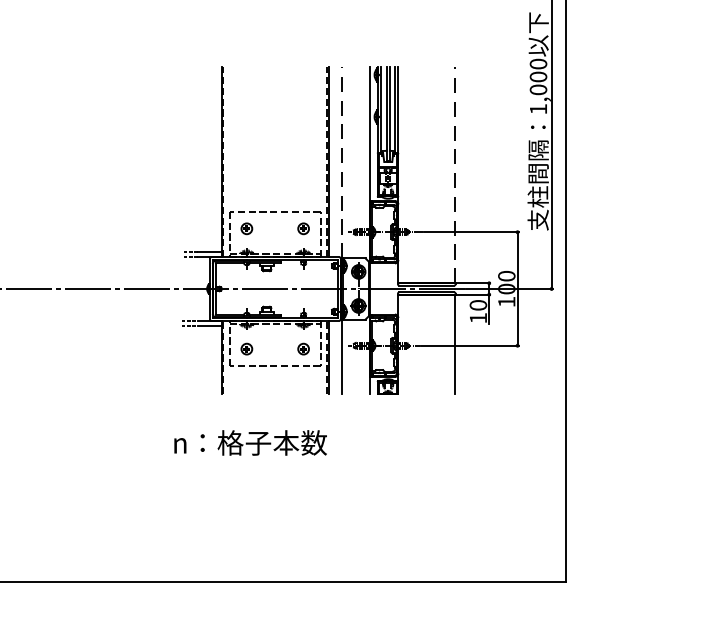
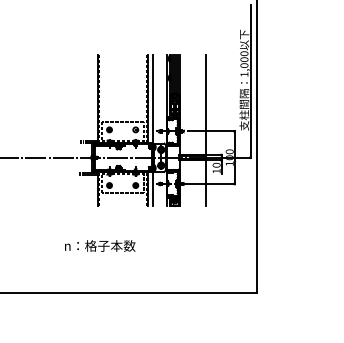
line: (341, 160) -> (153, 98), dashed -> solid
line: (454, 173) -> (205, 104), dashed -> solid
text: (251, 441) -> (100, 245), moved

